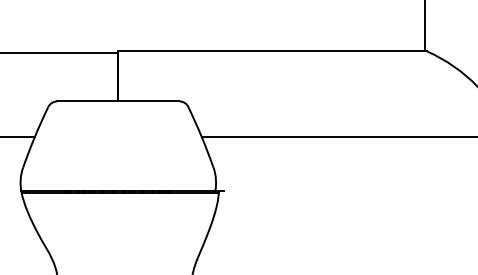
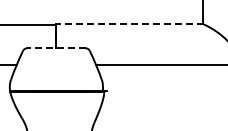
line: (273, 51) -> (130, 24), solid -> dashed
line: (116, 101) -> (55, 48), solid -> dashed

